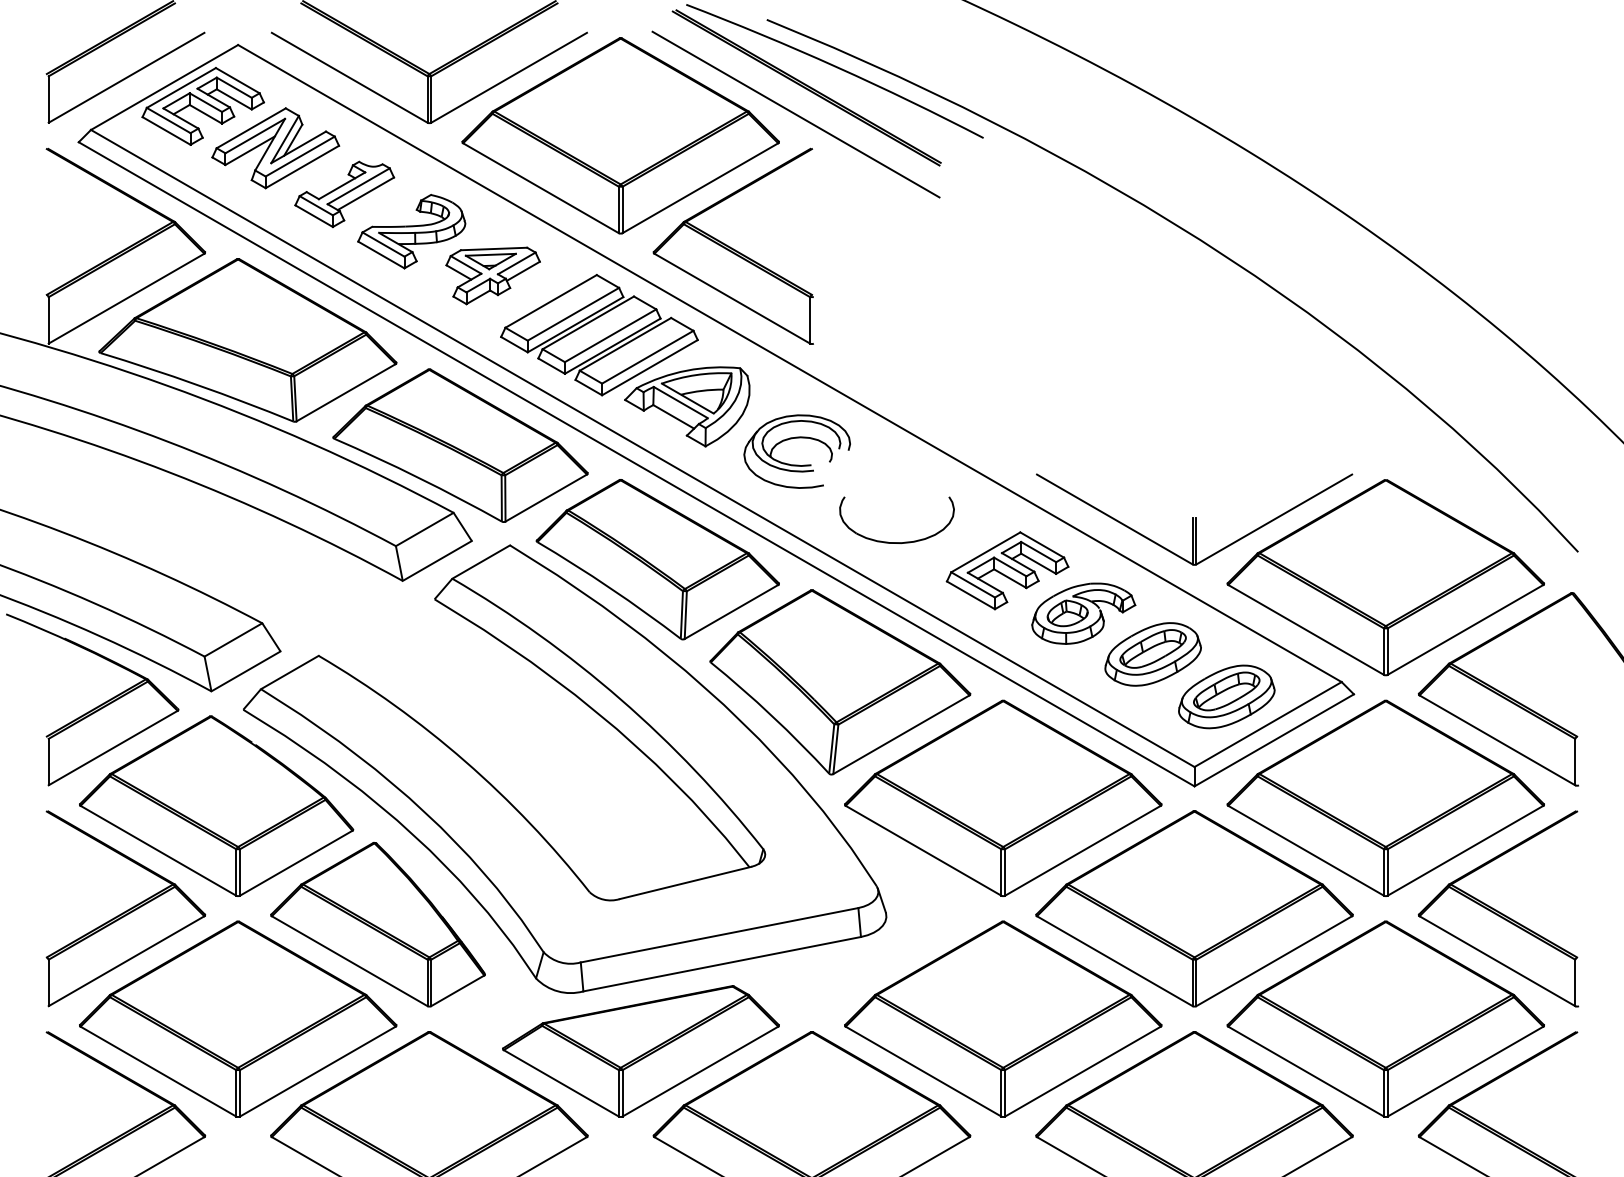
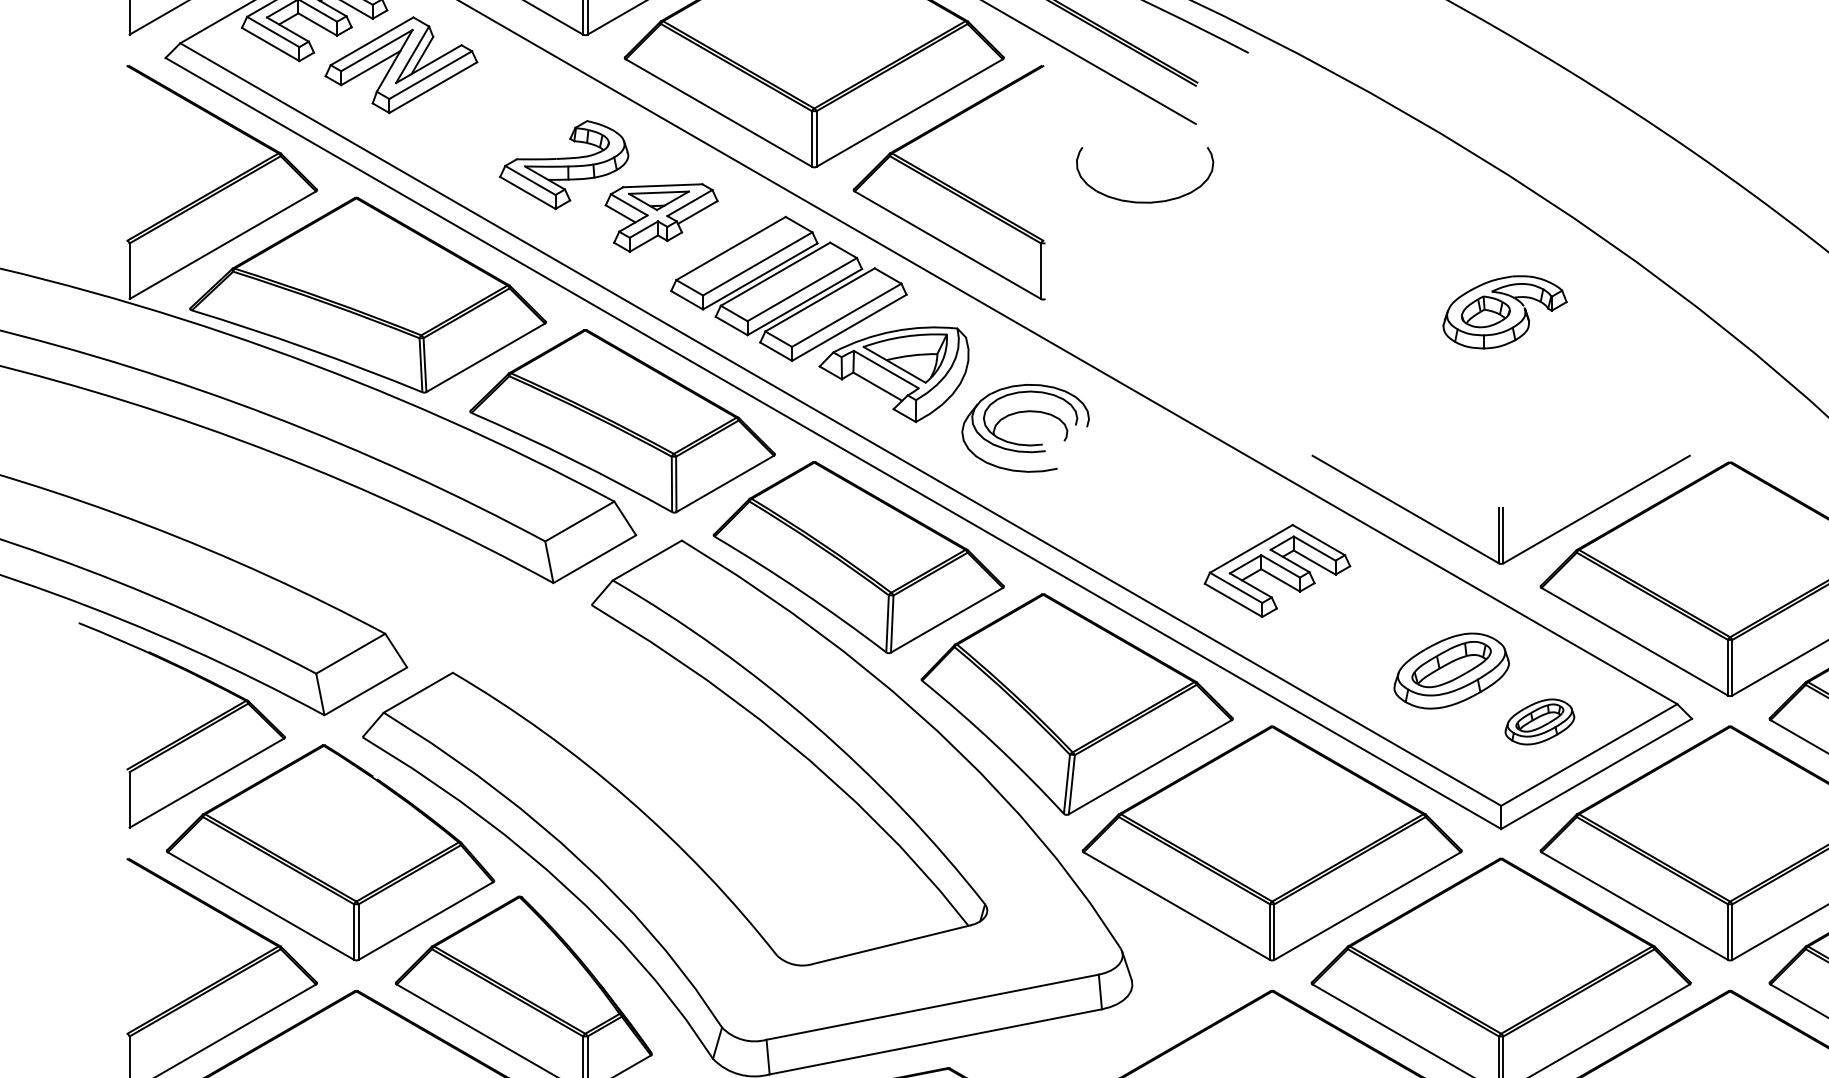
part: (344, 194) -> (483, 120), removed
part: (896, 542) -> (1144, 201), moved
part: (1083, 613) -> (1504, 312), moved
part: (1226, 696) -> (1539, 721), size x0.6

